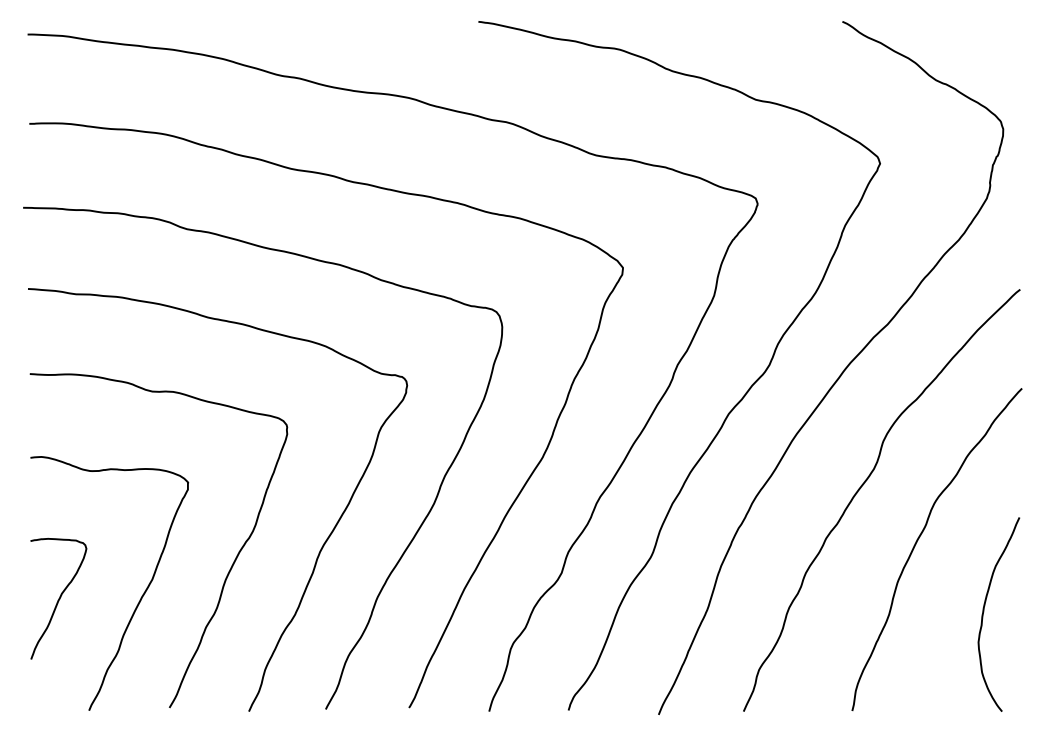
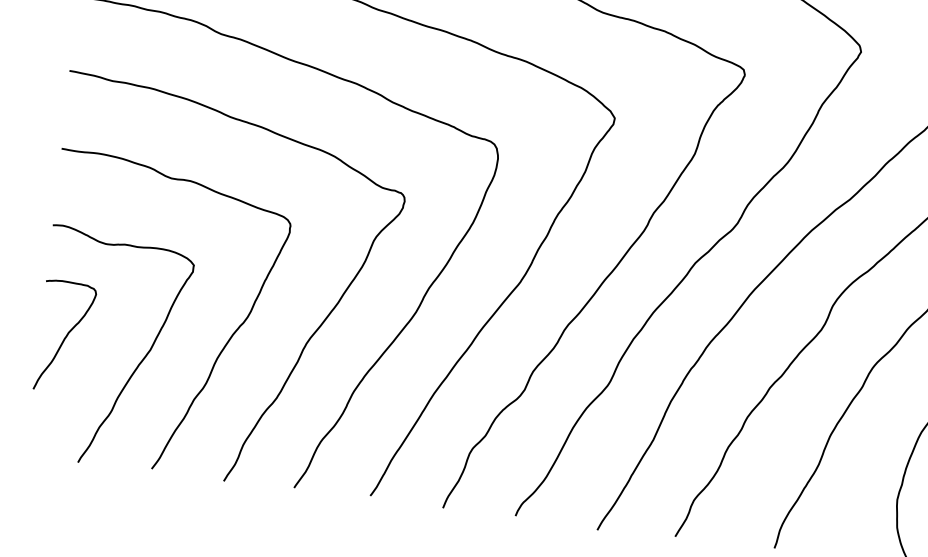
curve: (58, 598) -> (65, 336), moved

